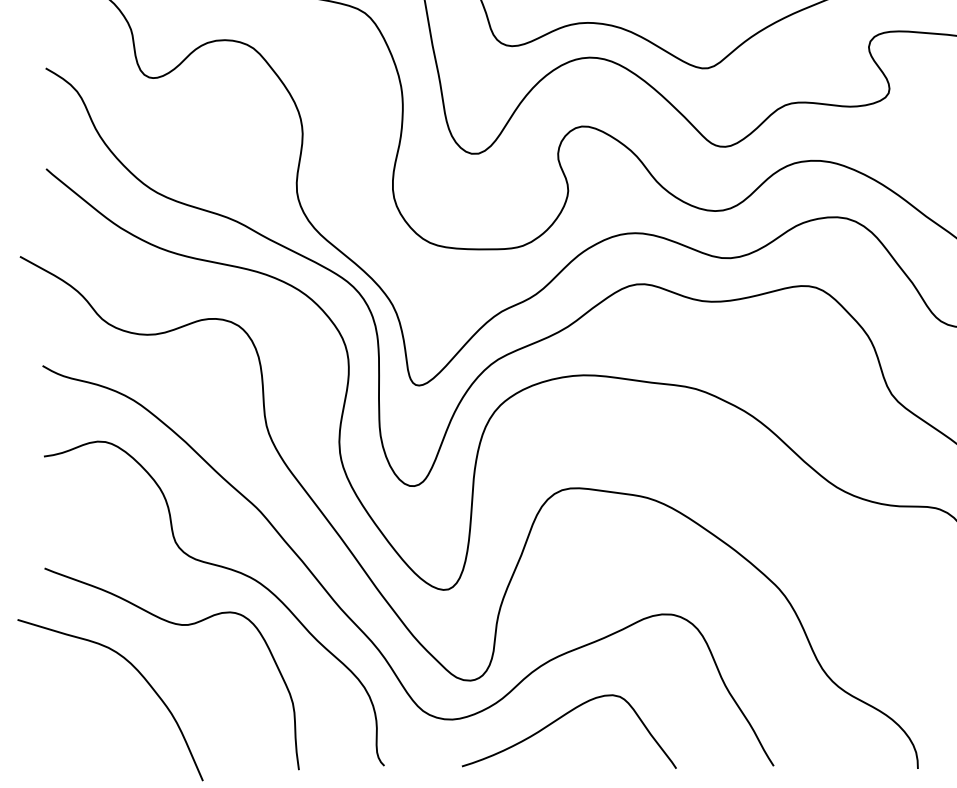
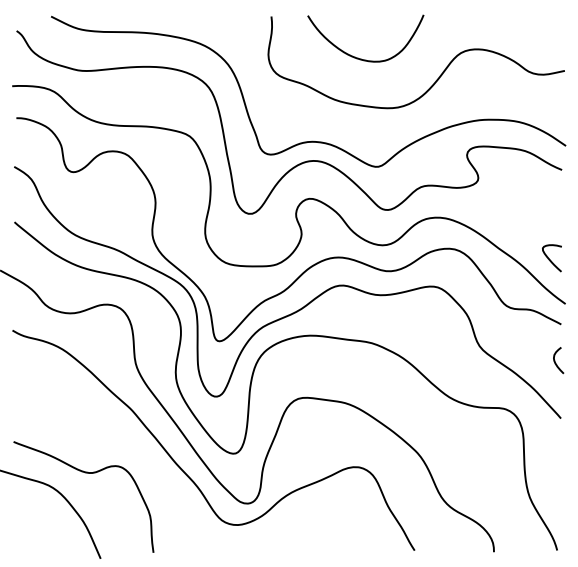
curve: (224, 569) -> (112, 442), removed
curve: (562, 718) -> (298, 524), removed

